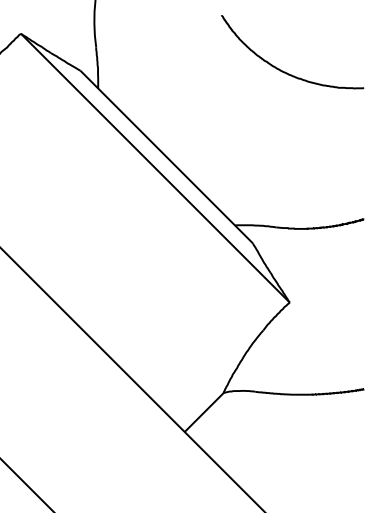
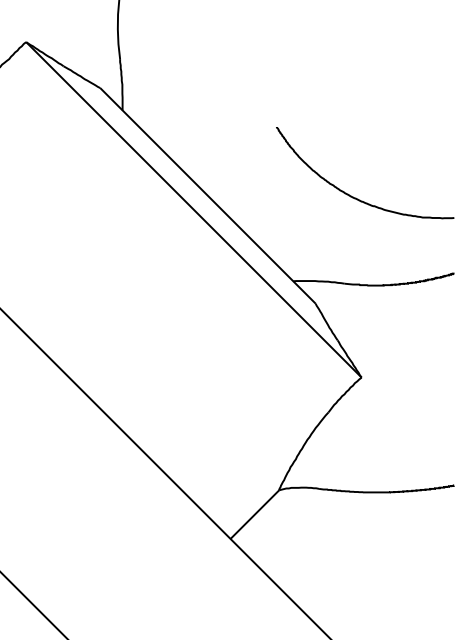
curve: (285, 71) -> (356, 197), moved

